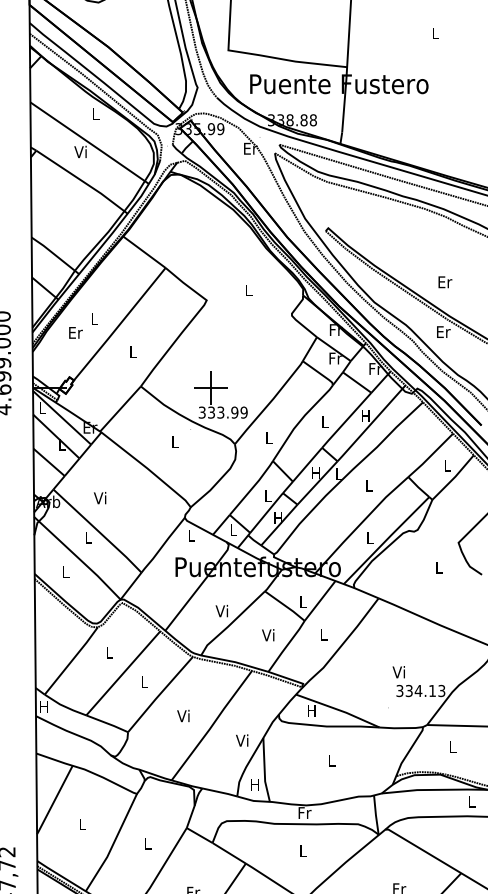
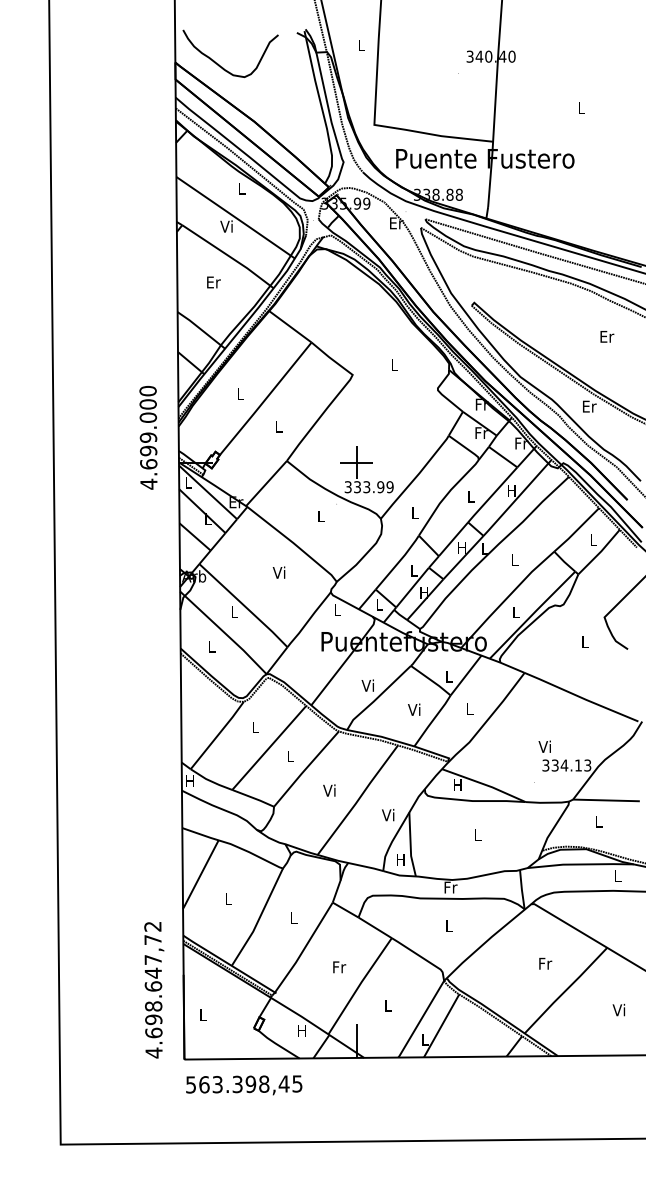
text: (445, 281) -> (607, 336), moved
text: (75, 332) -> (213, 282), moved
text: (99, 497) -> (278, 572), moved

